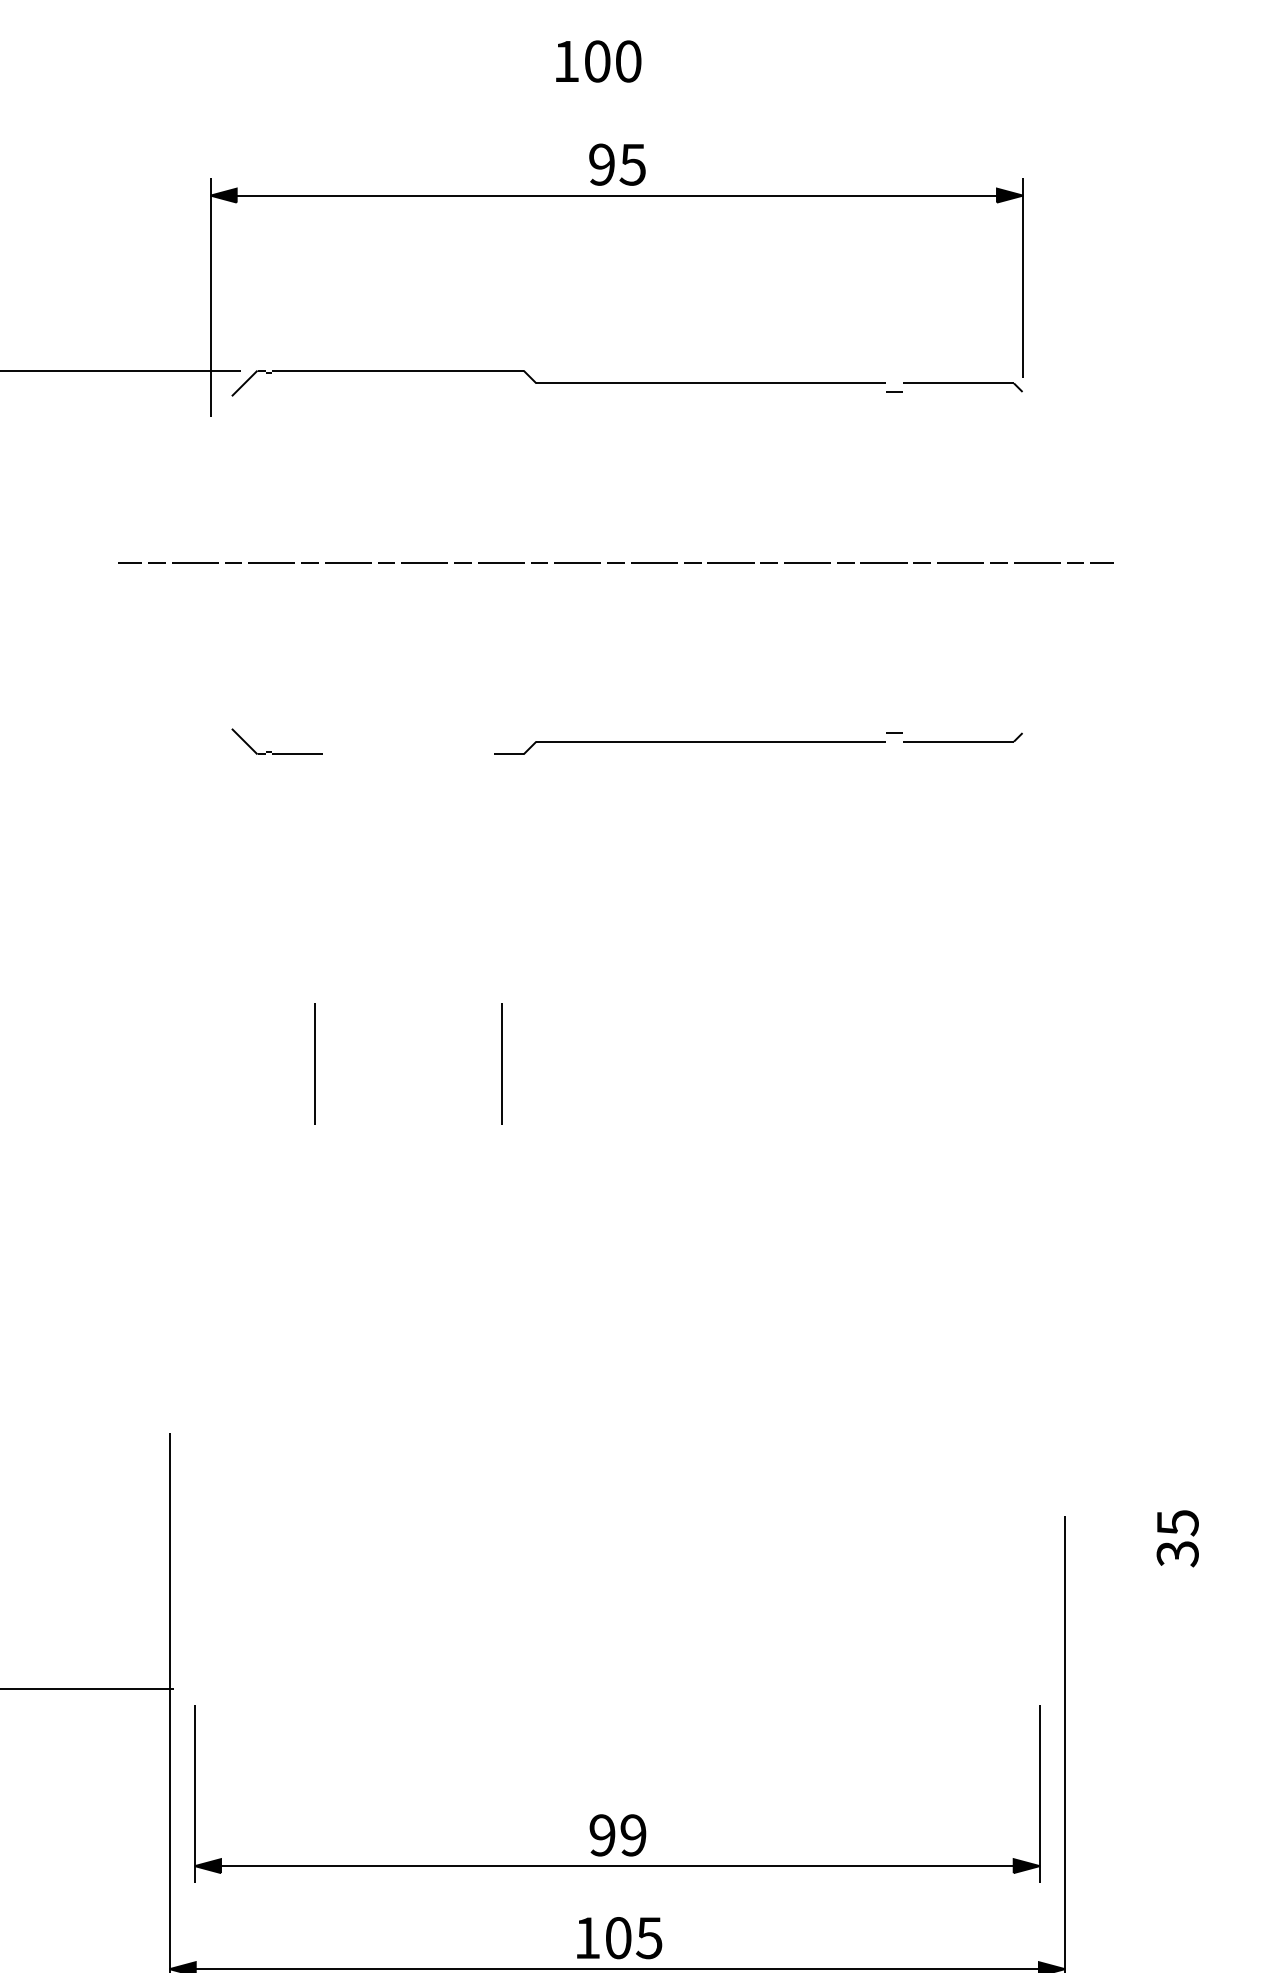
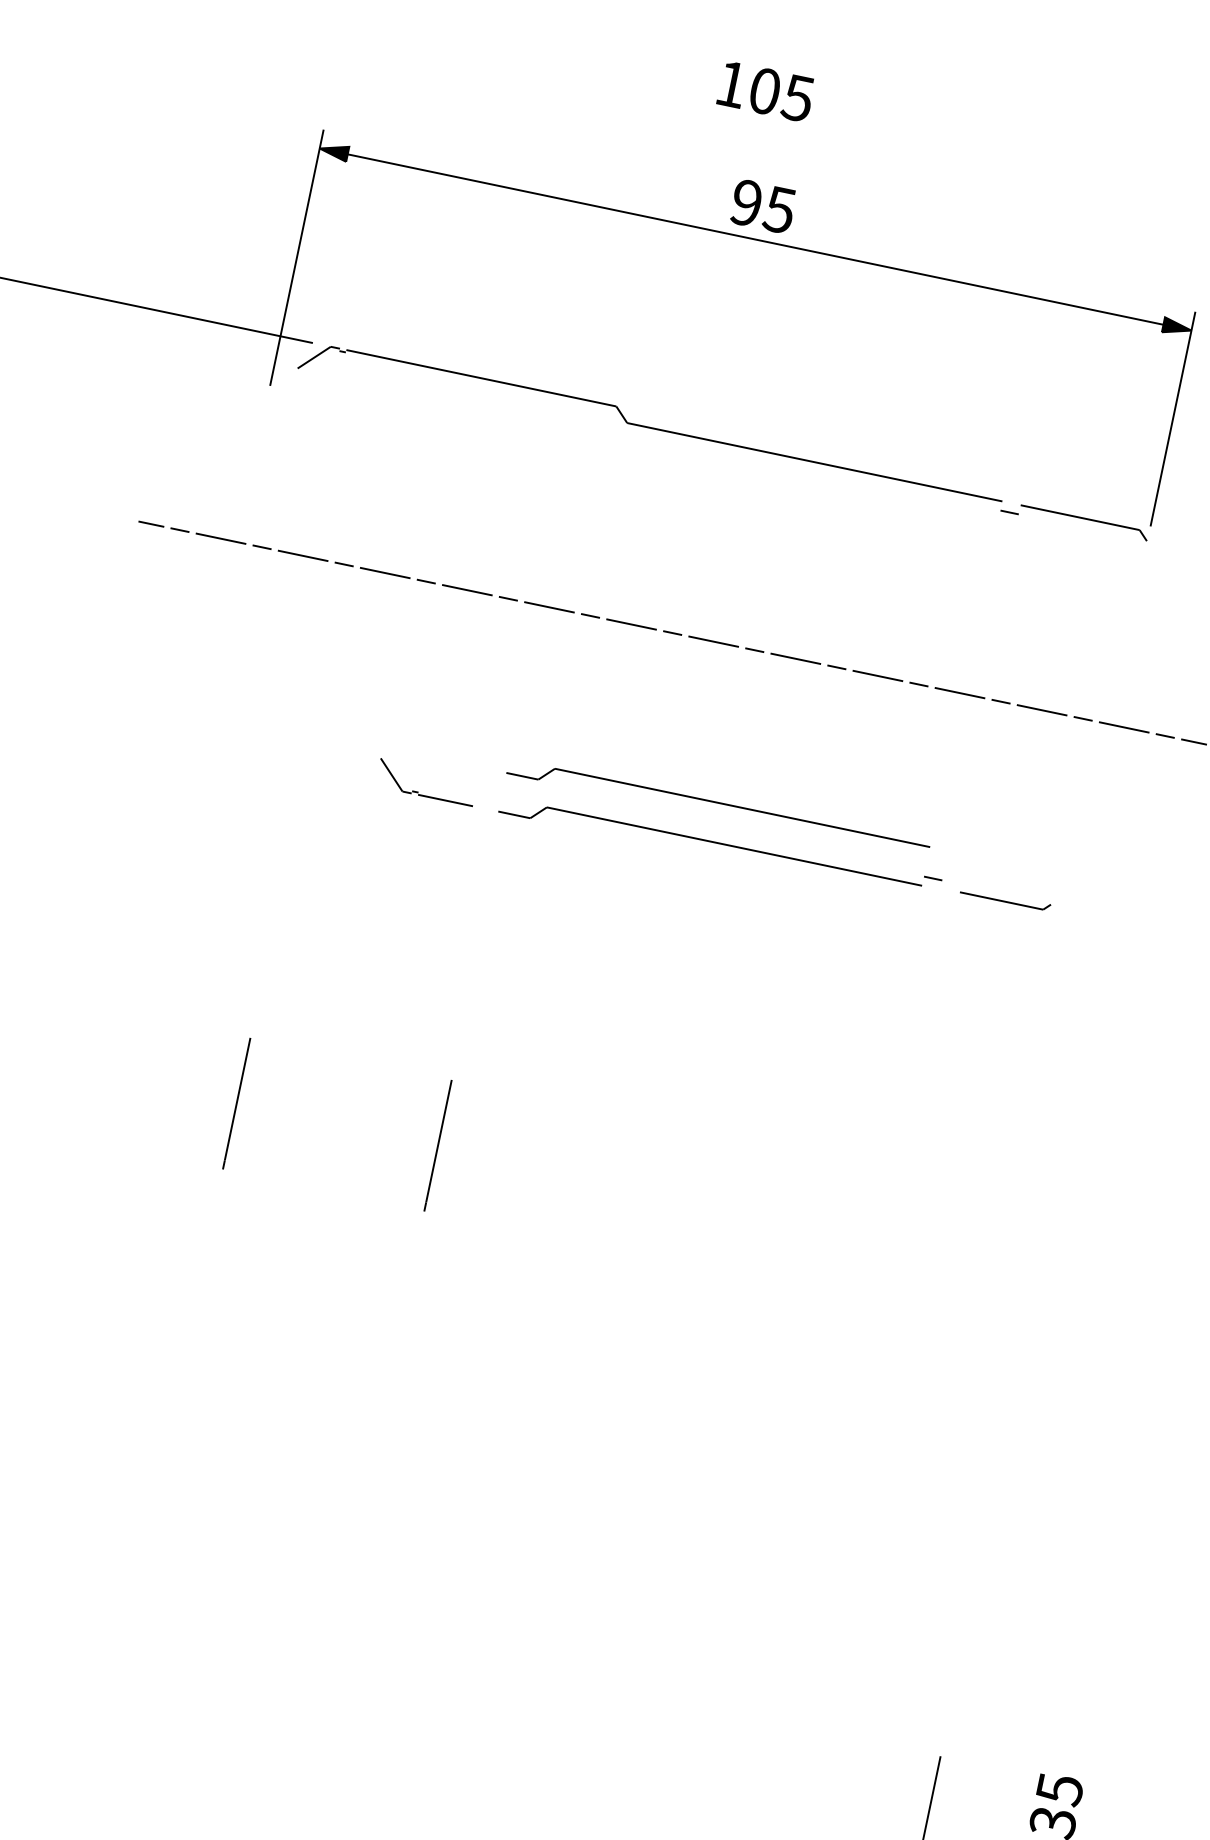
text: (628, 61) -> (798, 98), 100 -> 105
part: (689, 711) -> (717, 809), added
part: (962, 737) -> (1005, 898), size x0.7
part: (271, 751) -> (418, 791), moved

